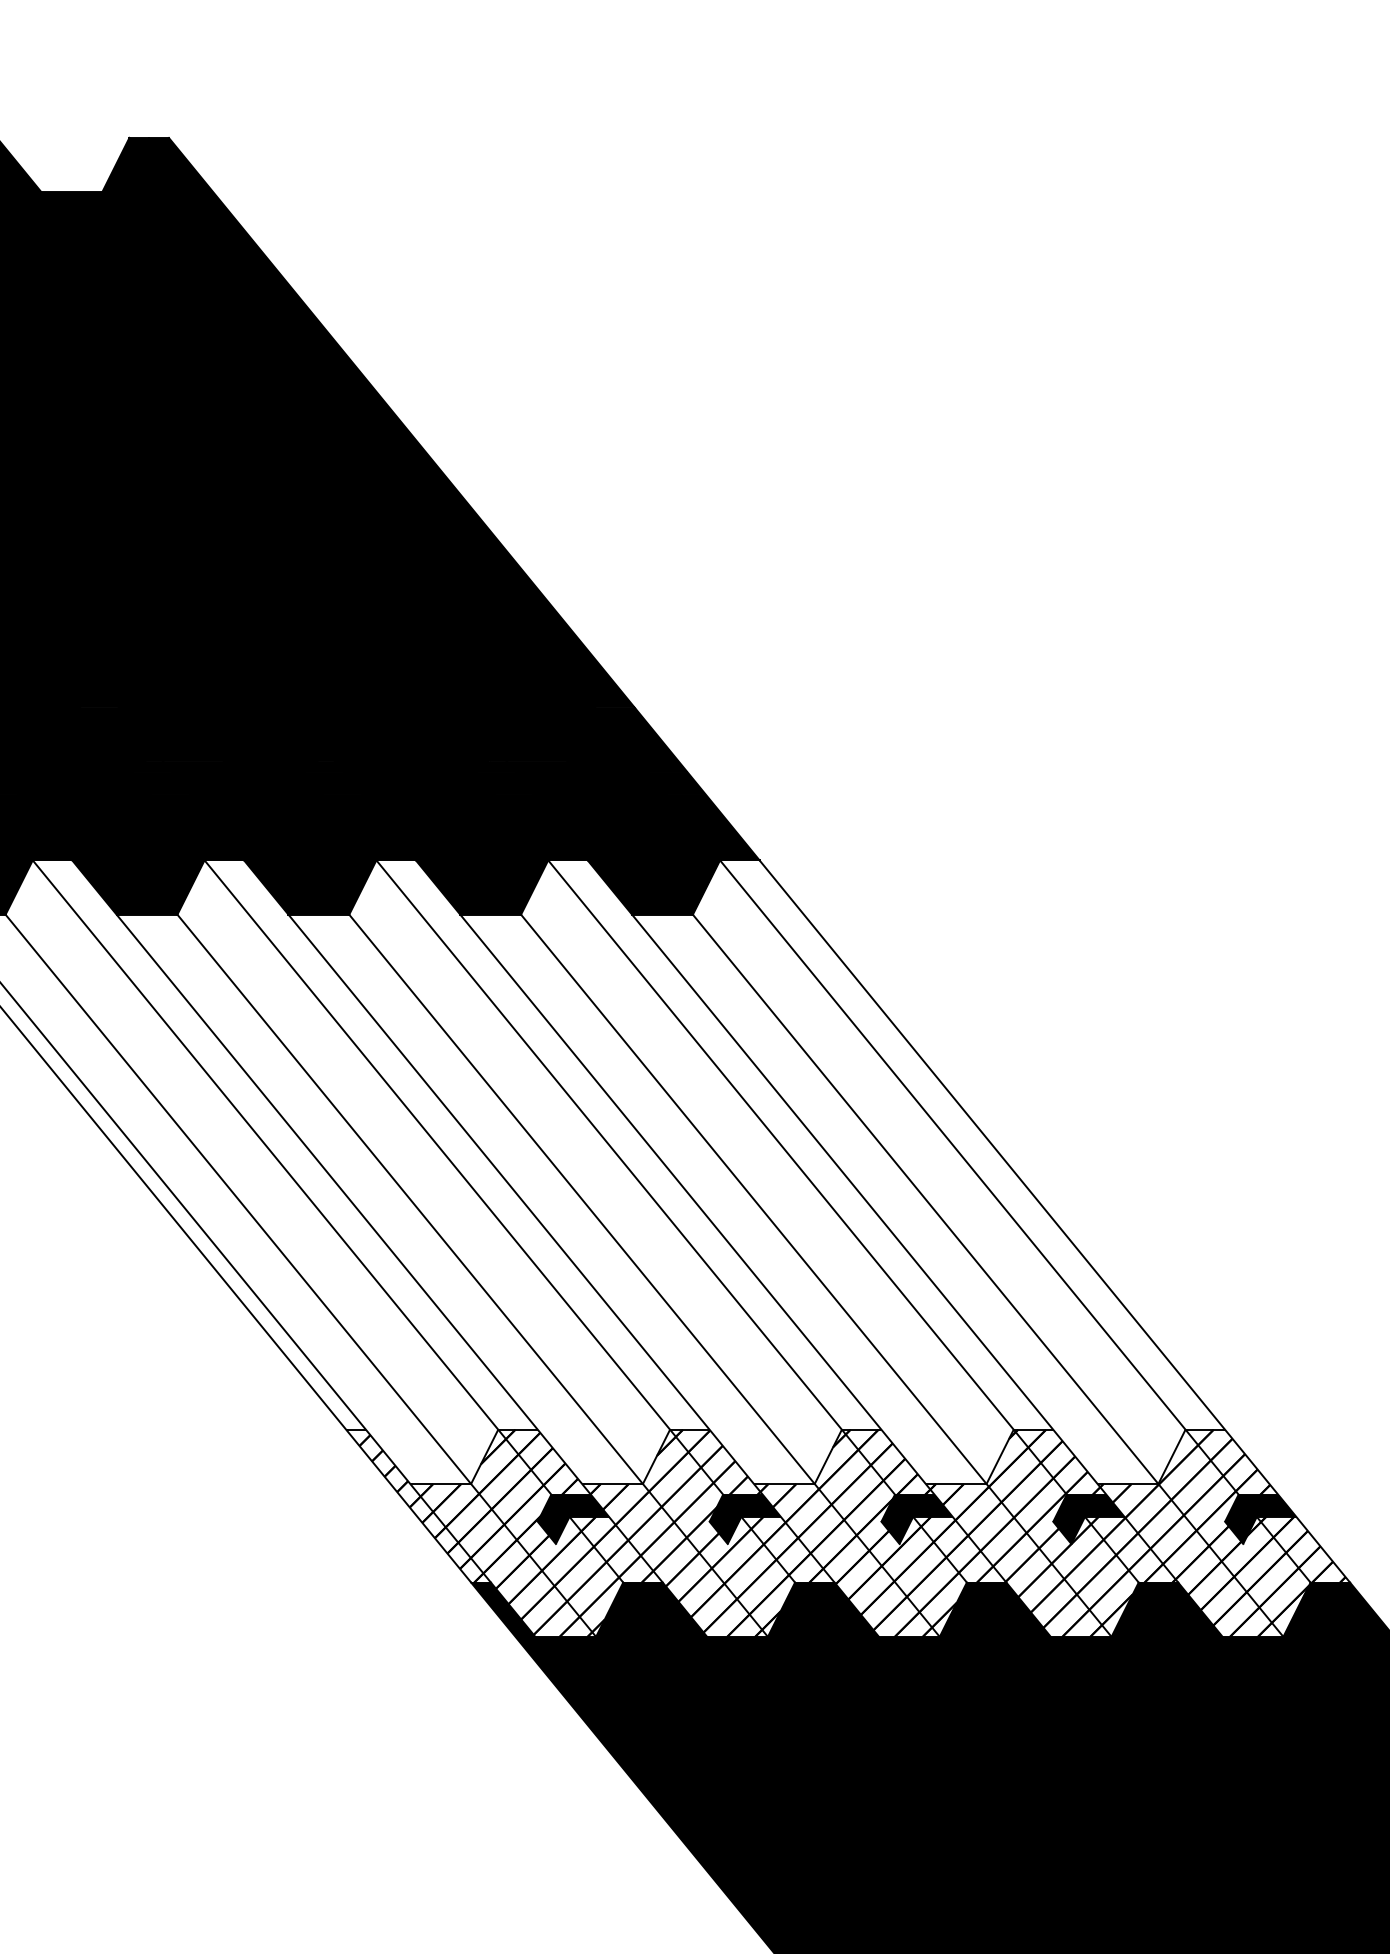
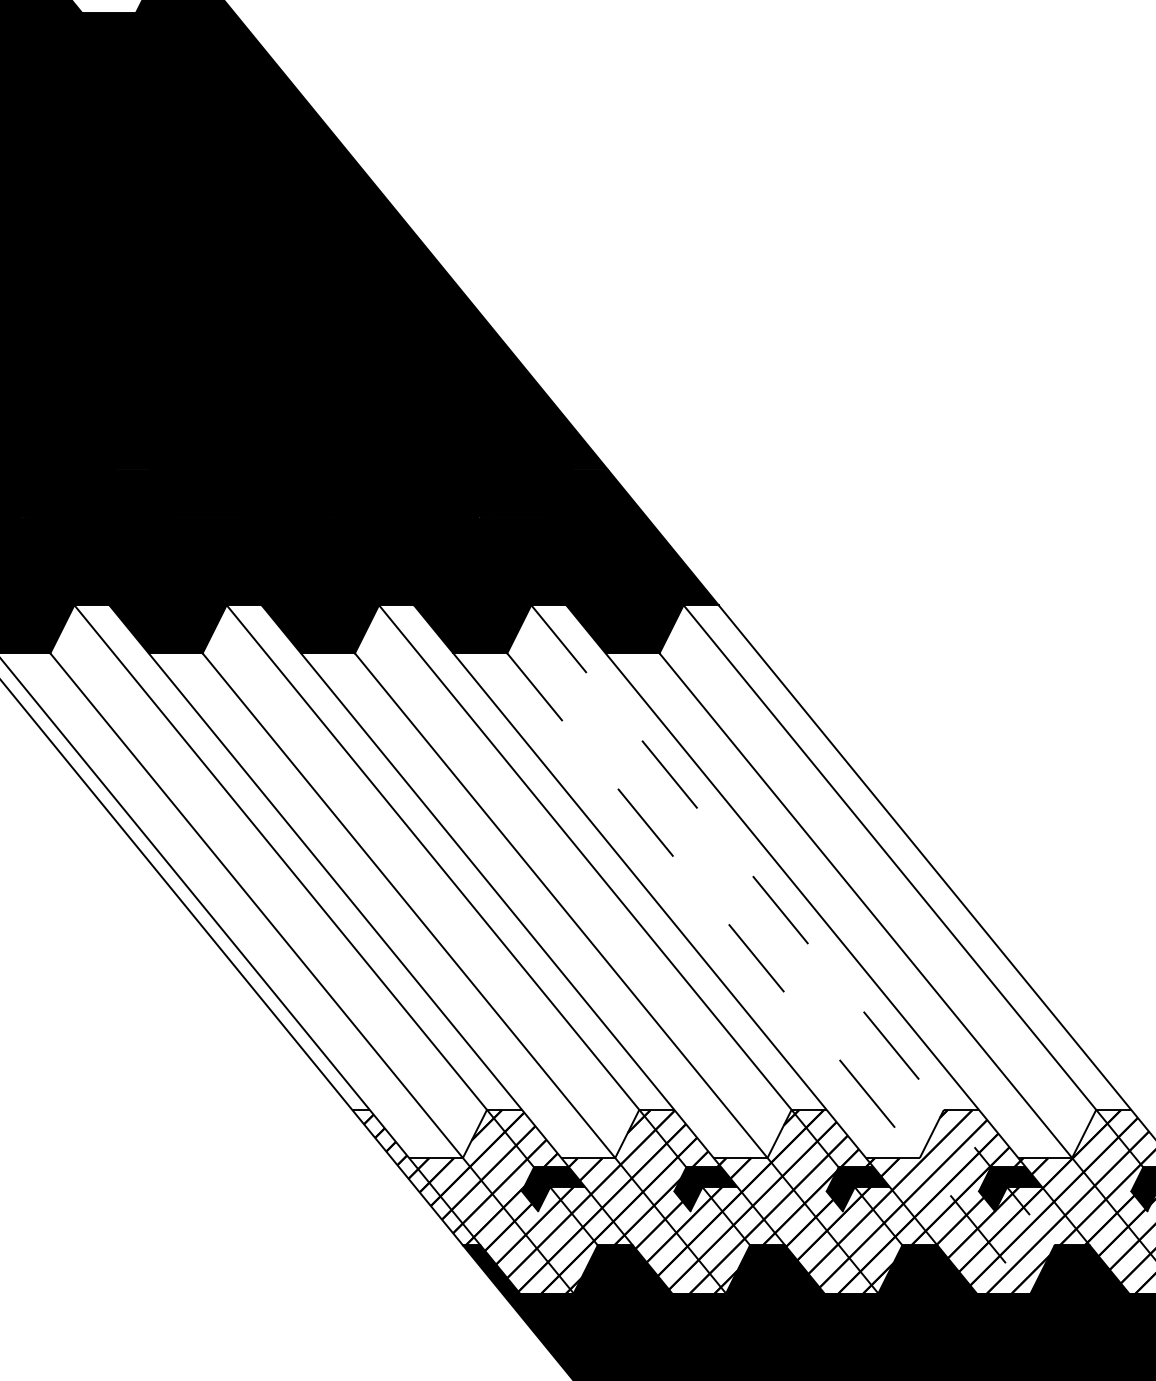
line: (843, 1221) -> (793, 925), solid -> dashed
line: (816, 1276) -> (769, 974), solid -> dashed

